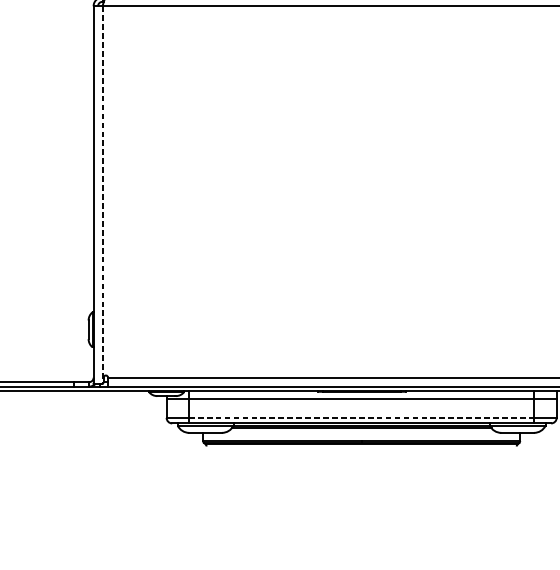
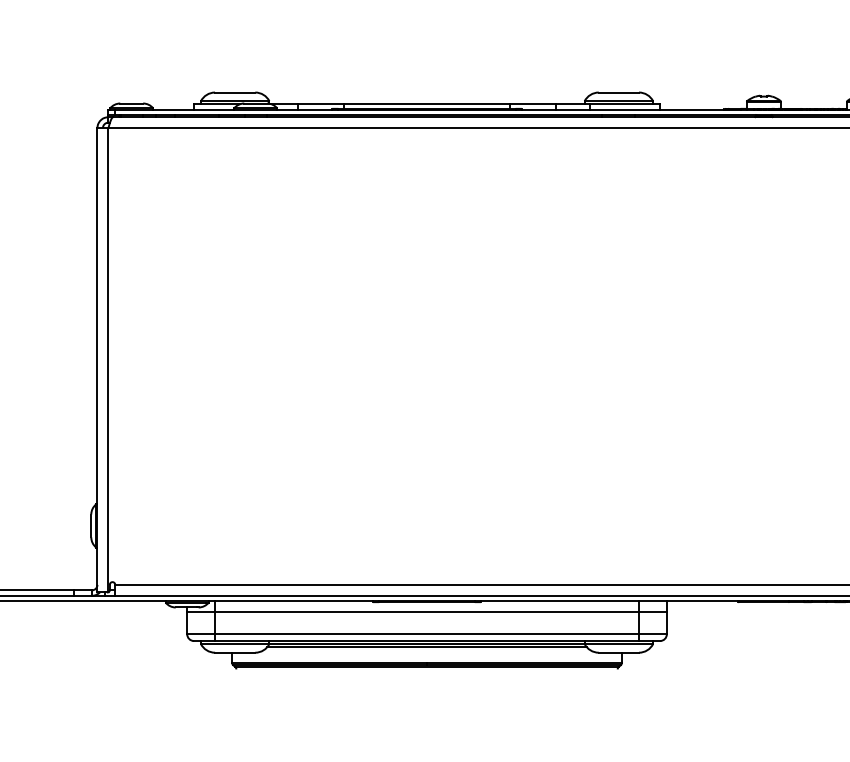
line: (102, 195) -> (108, 360), dashed -> solid
line: (362, 418) -> (427, 634), dashed -> solid

